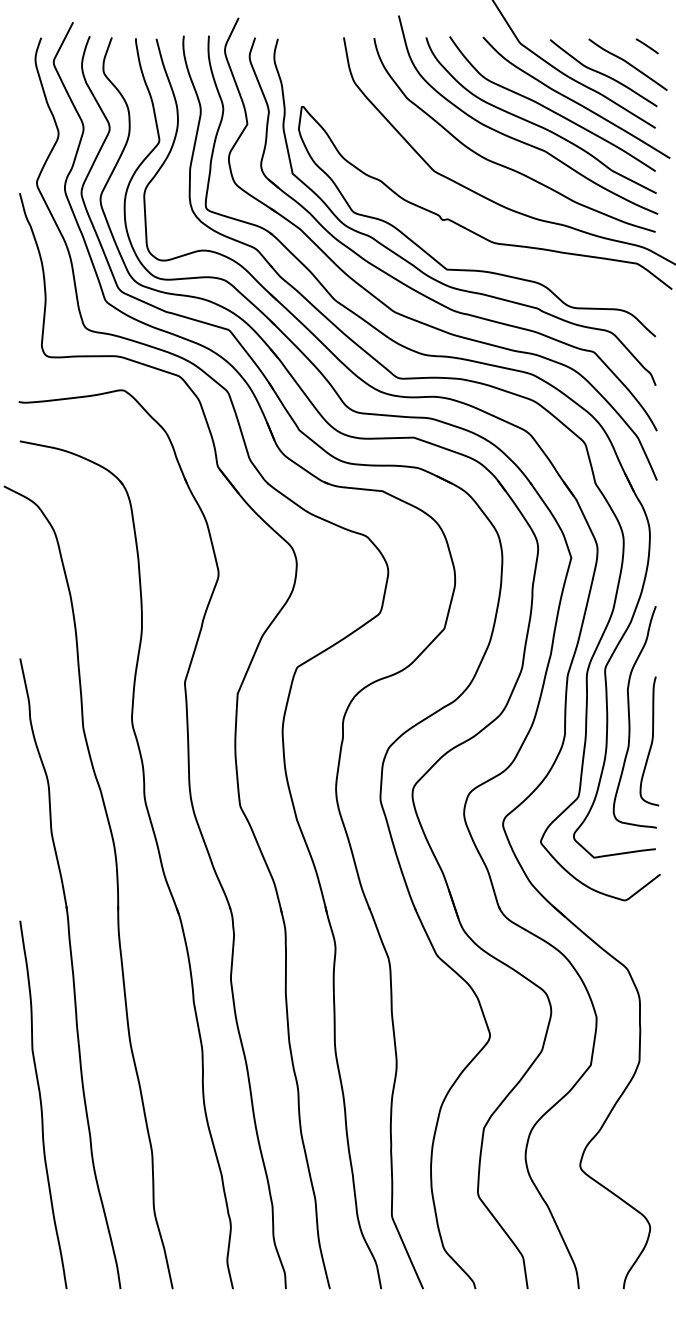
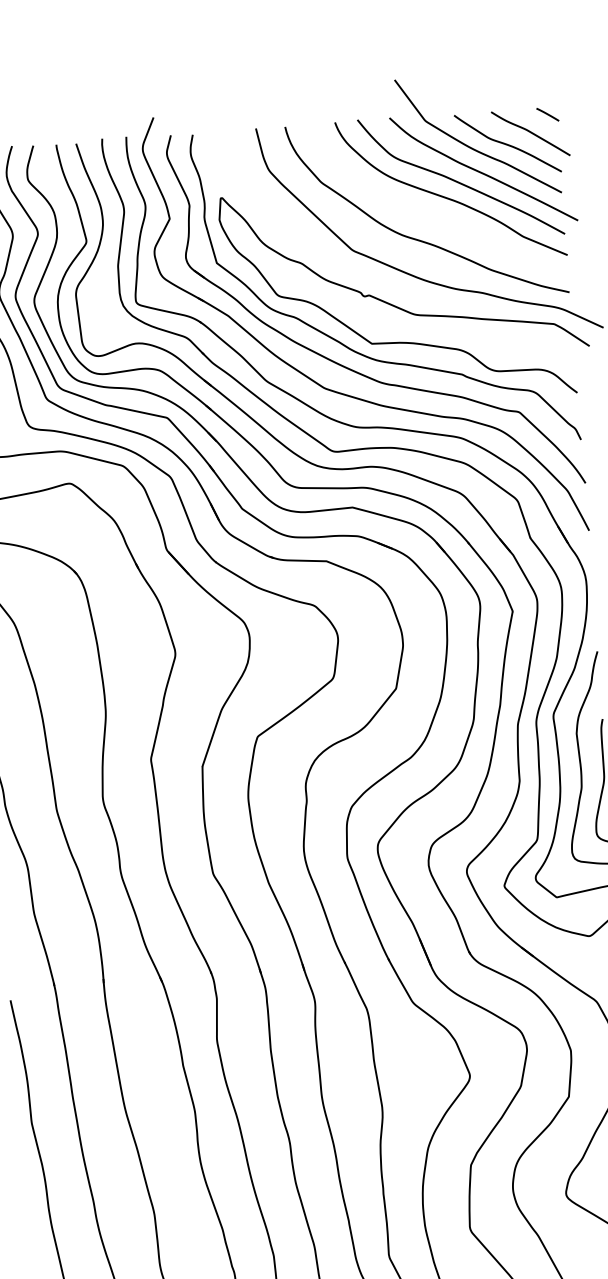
curve: (516, 138) -> (429, 212), removed

